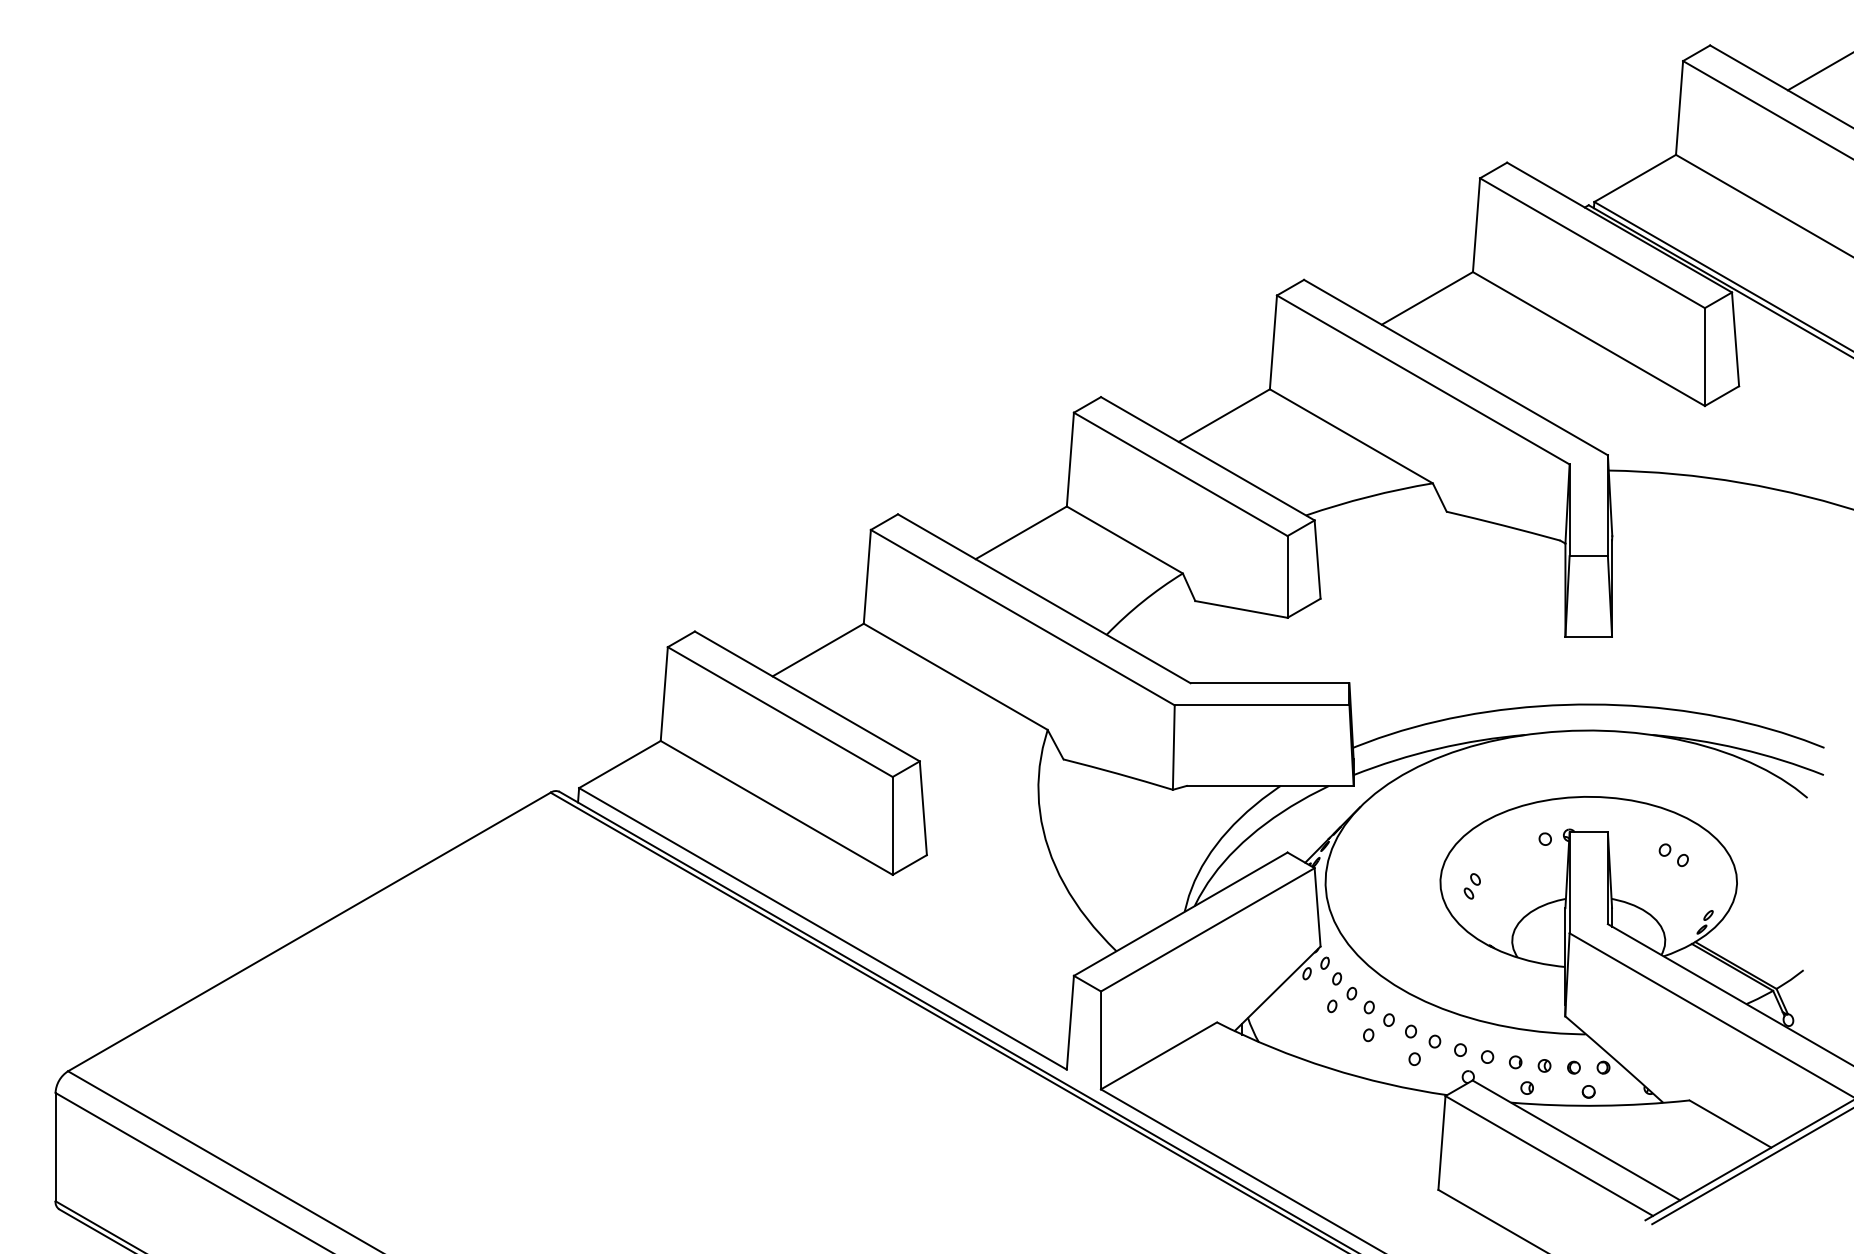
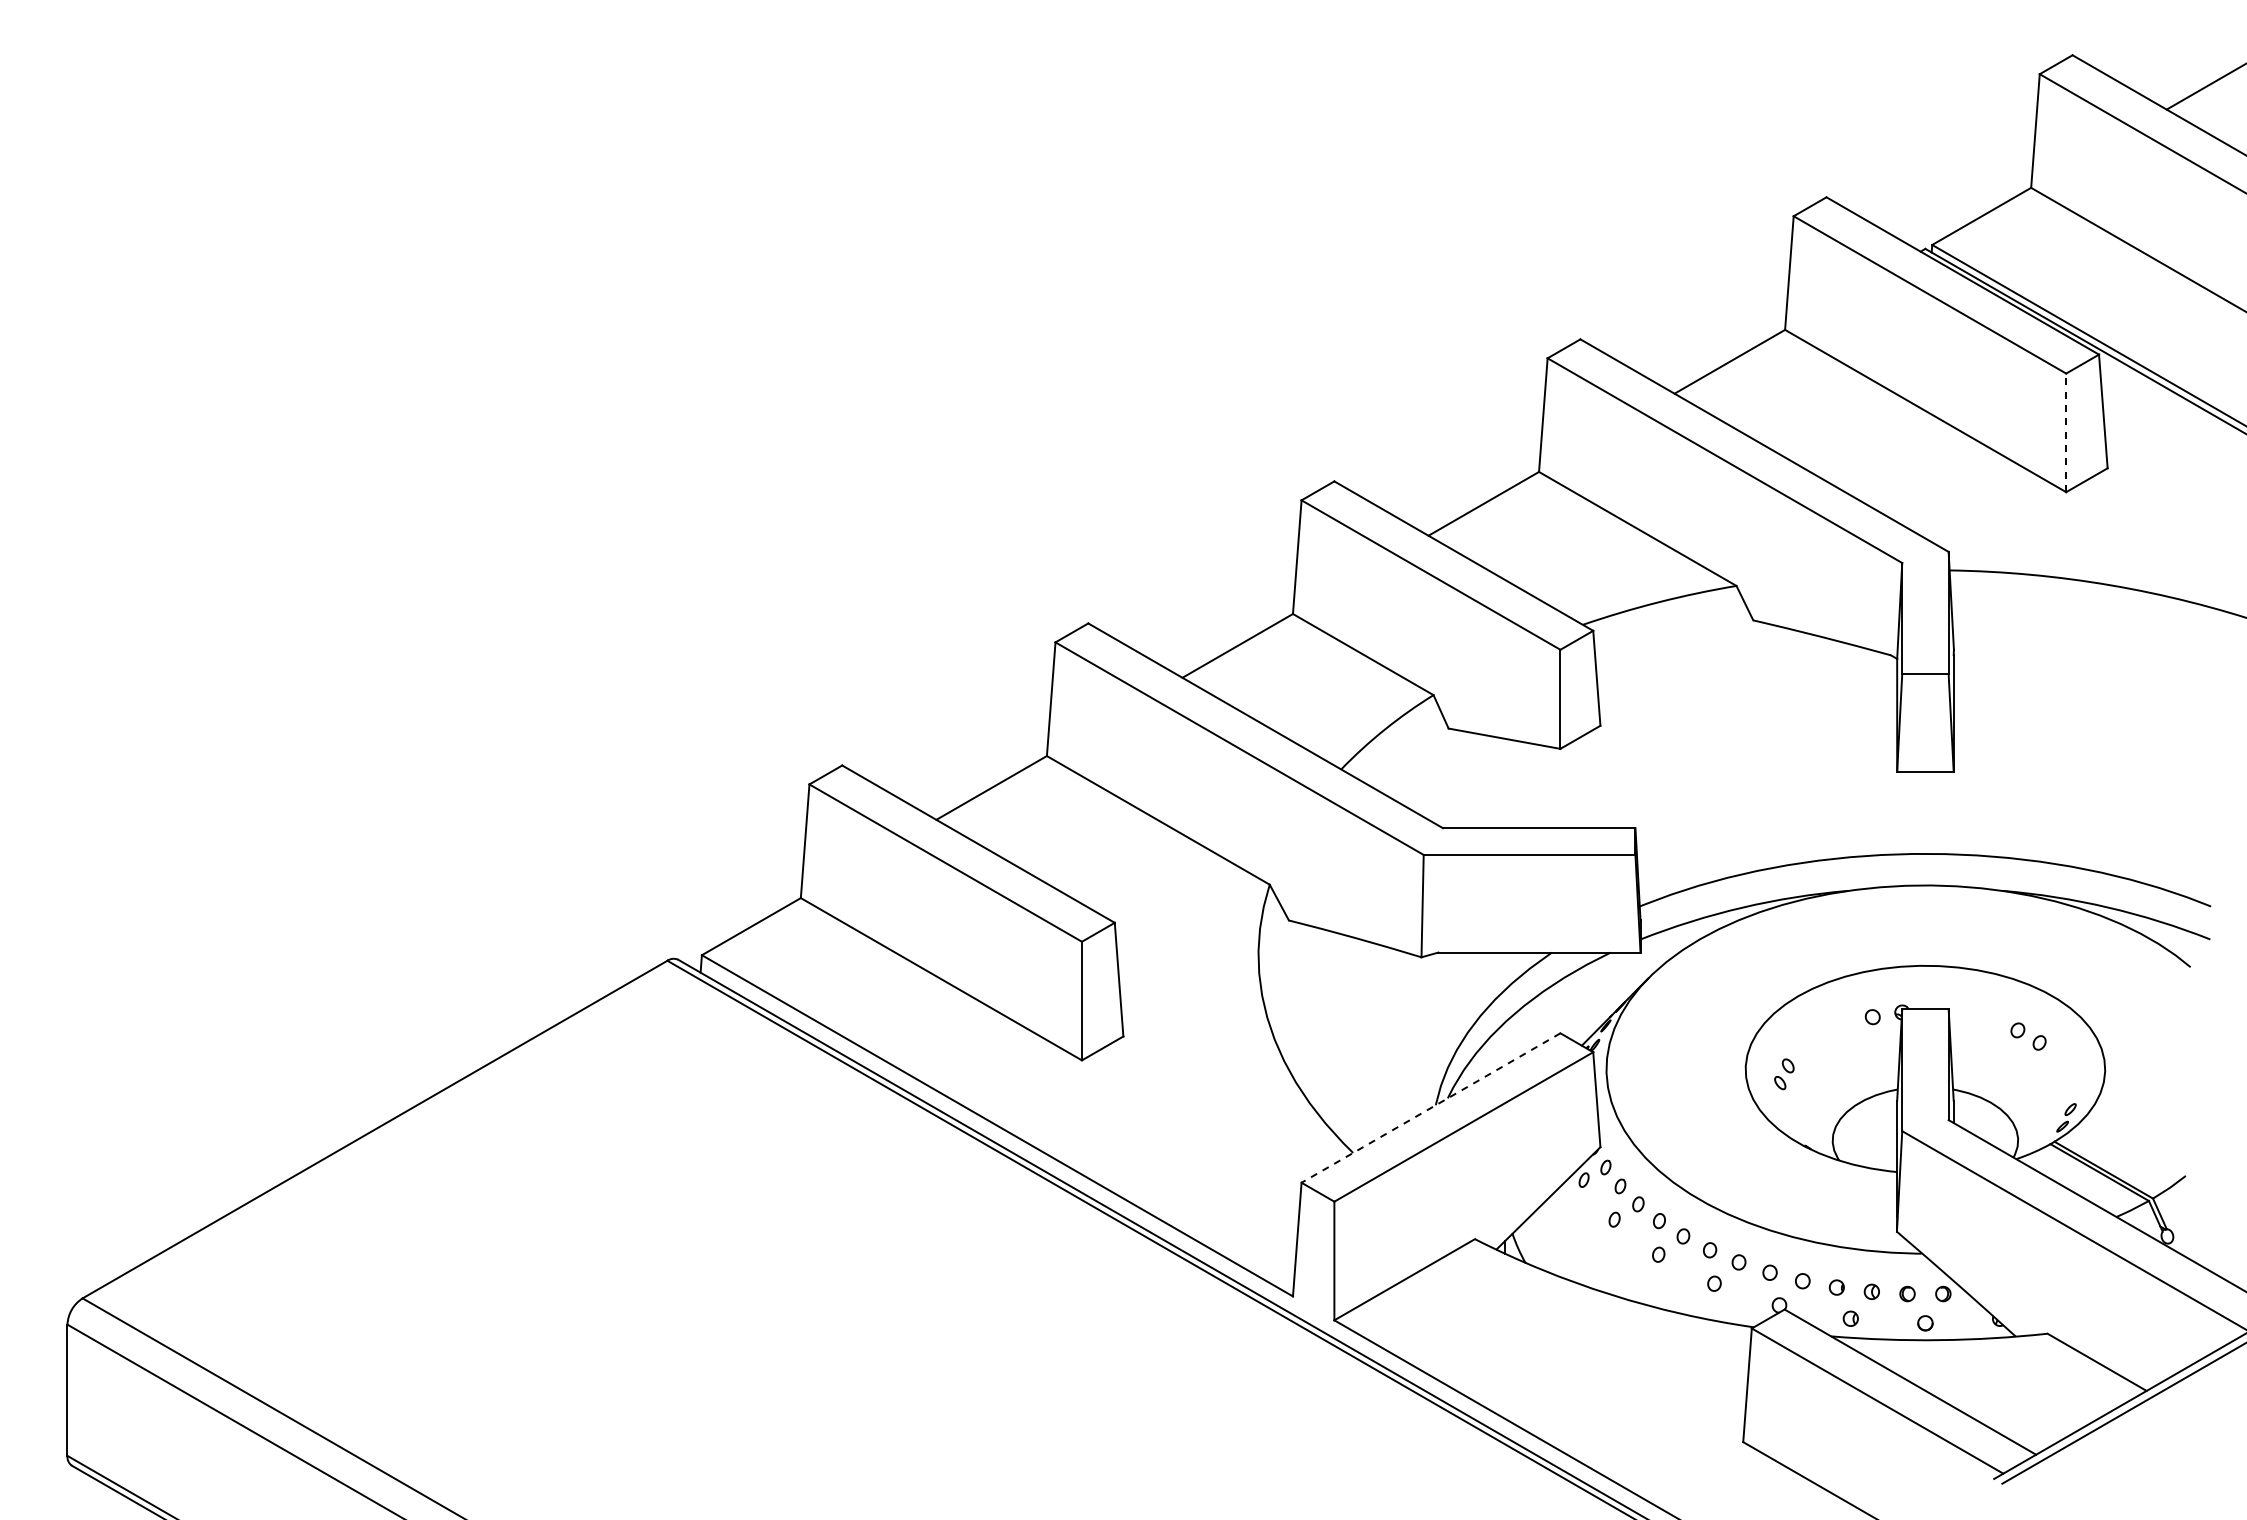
line: (1705, 356) -> (2066, 432), solid -> dashed
line: (1180, 914) -> (1430, 1108), solid -> dashed

